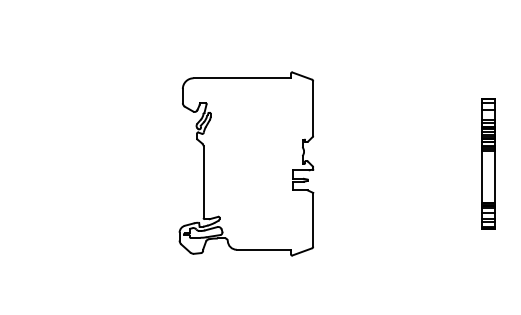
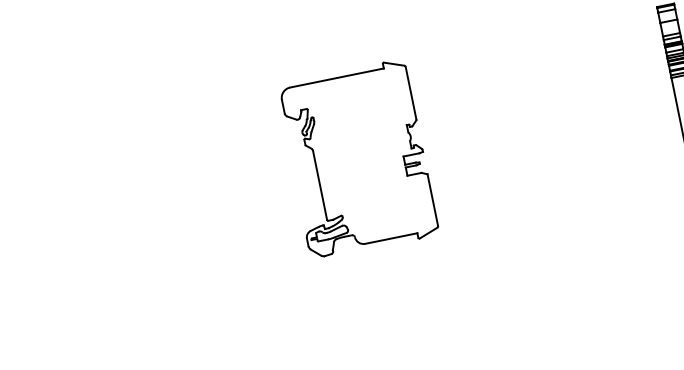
part: (245, 163) -> (356, 159), size x0.71

